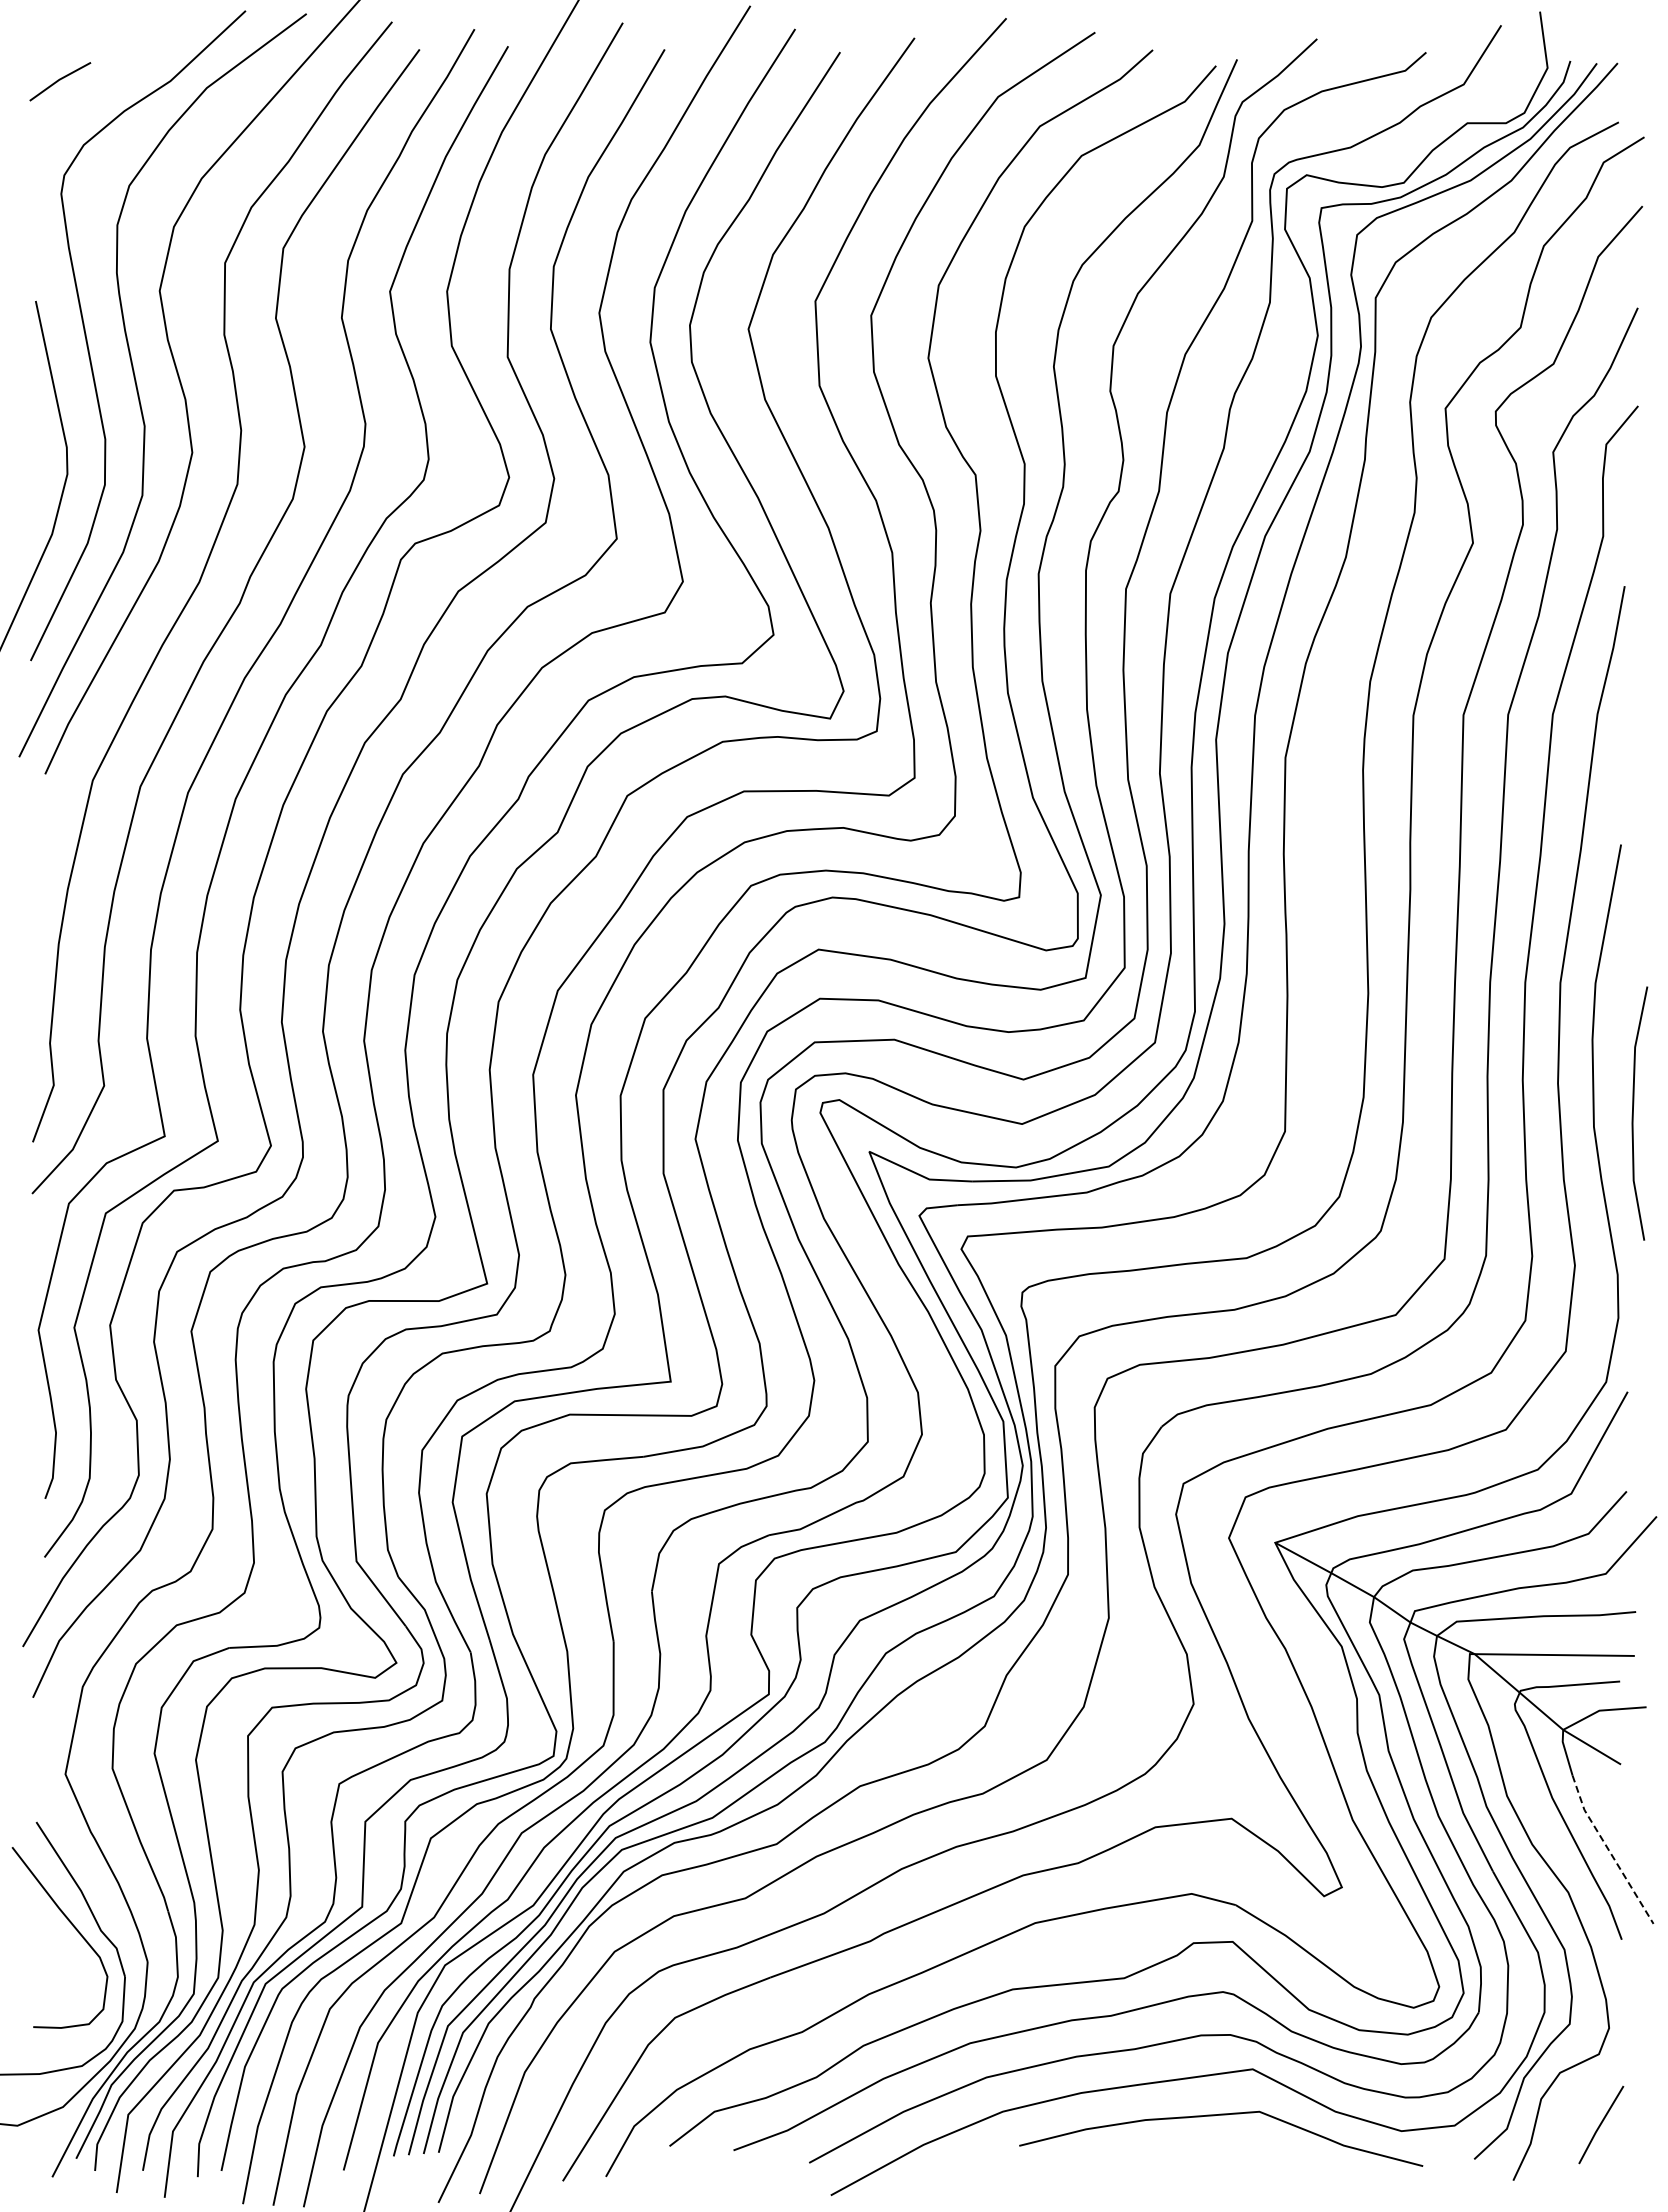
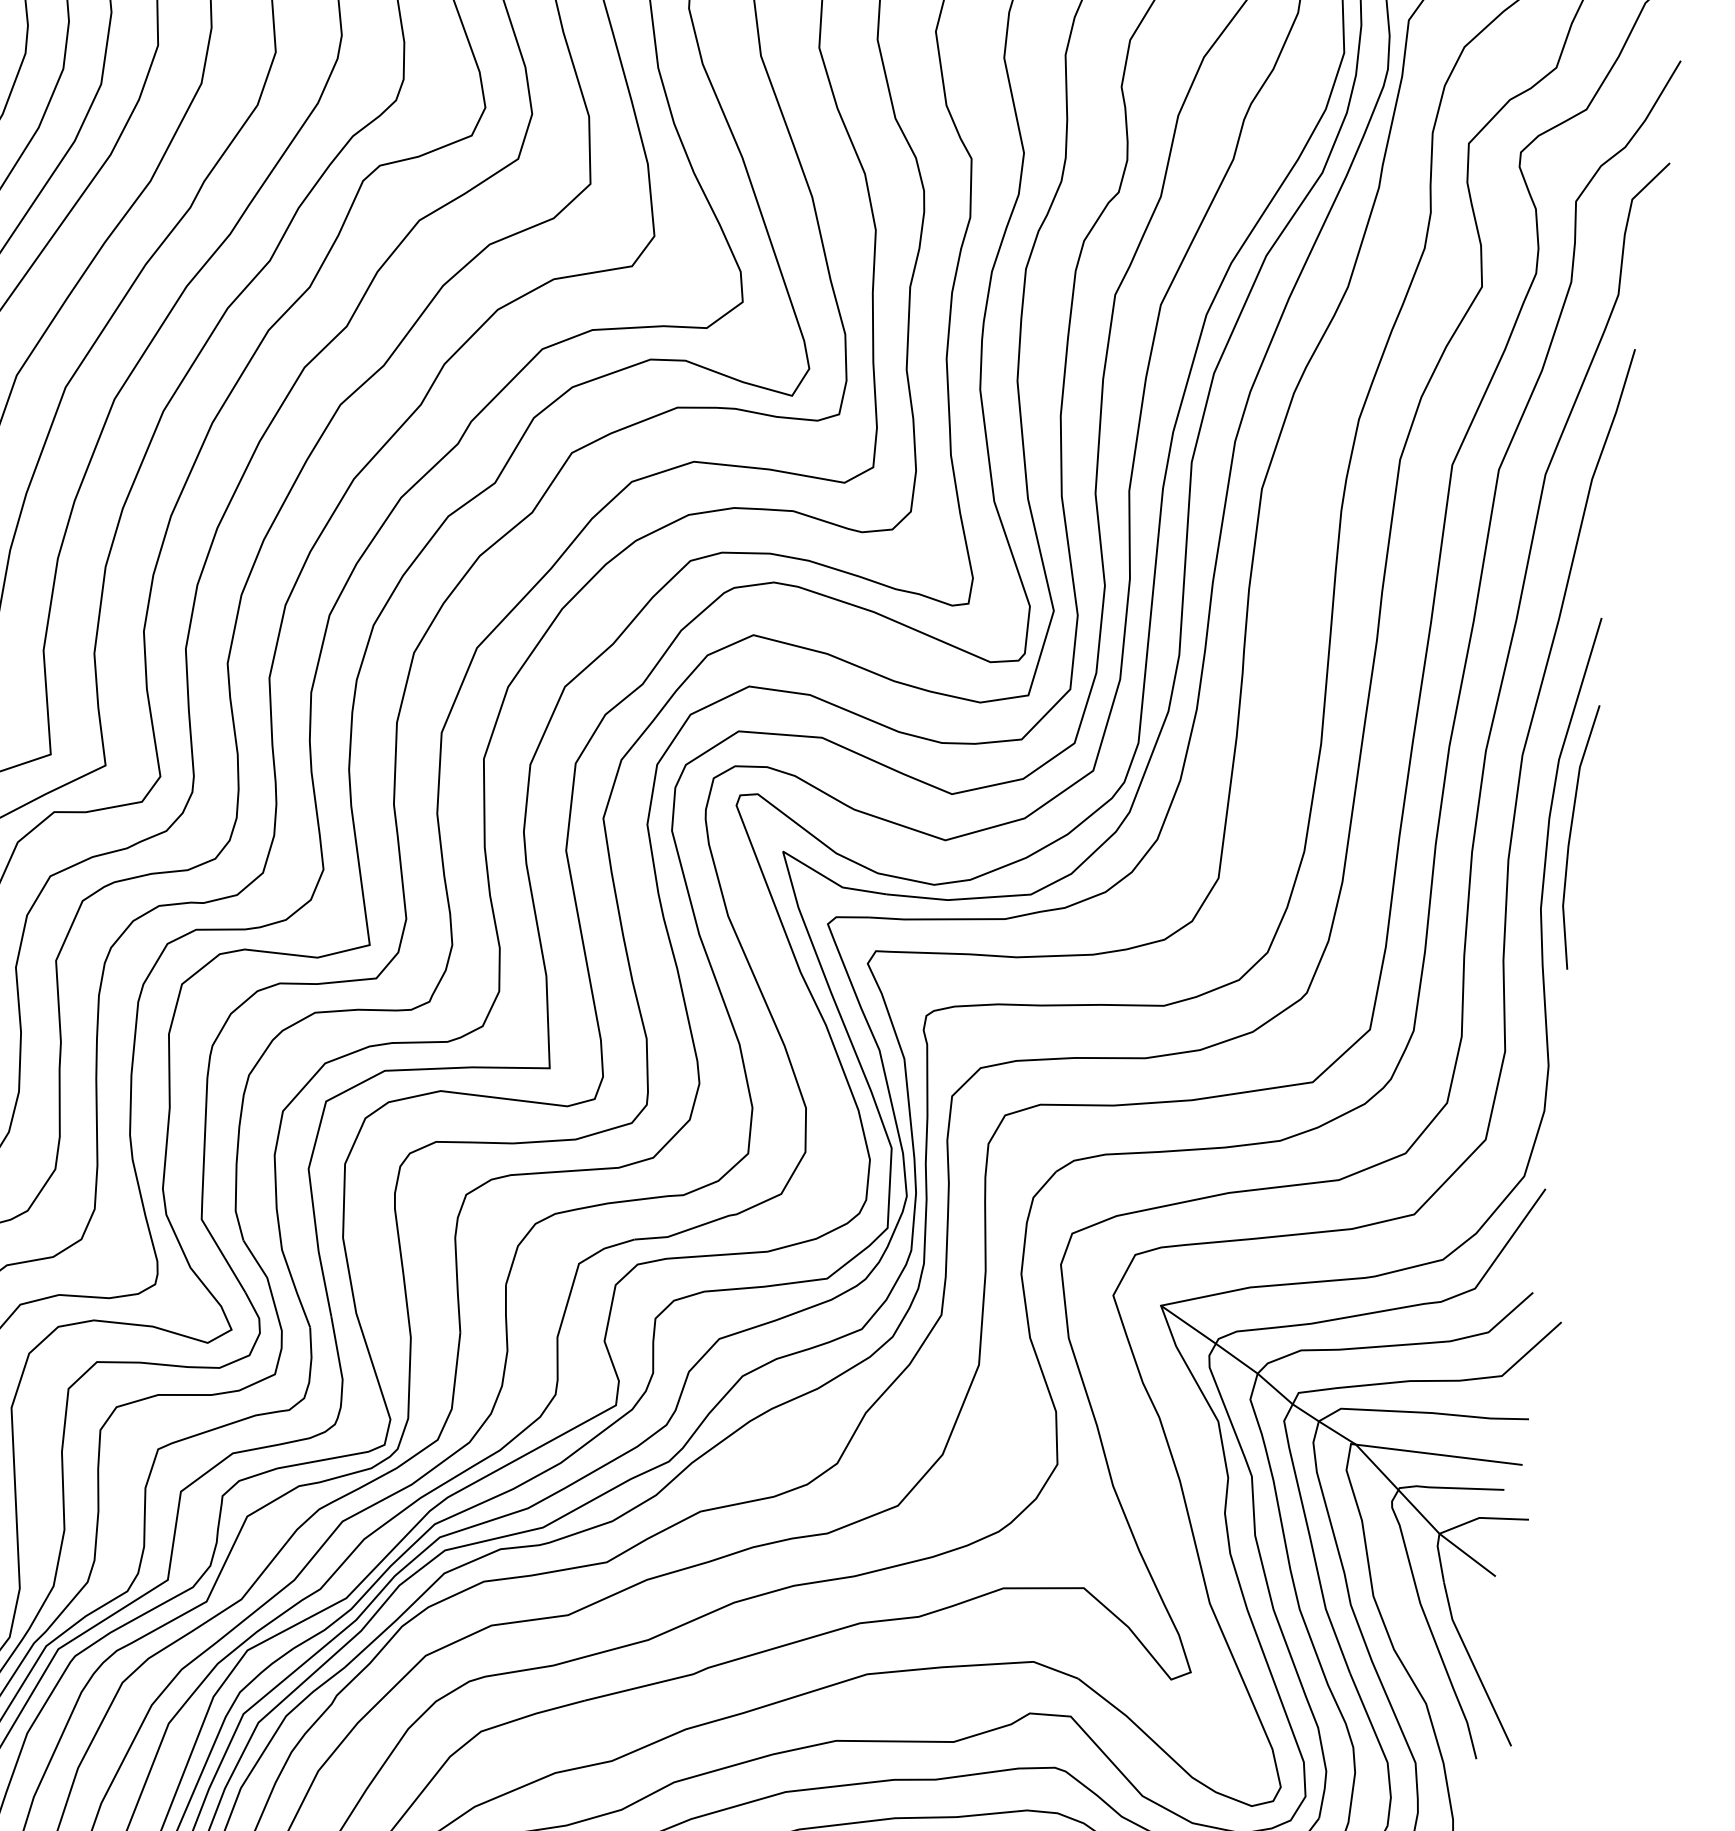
line: (1633, 1113) -> (1570, 835), moved
line: (1609, 1850) -> (1473, 1664), dashed -> solid

